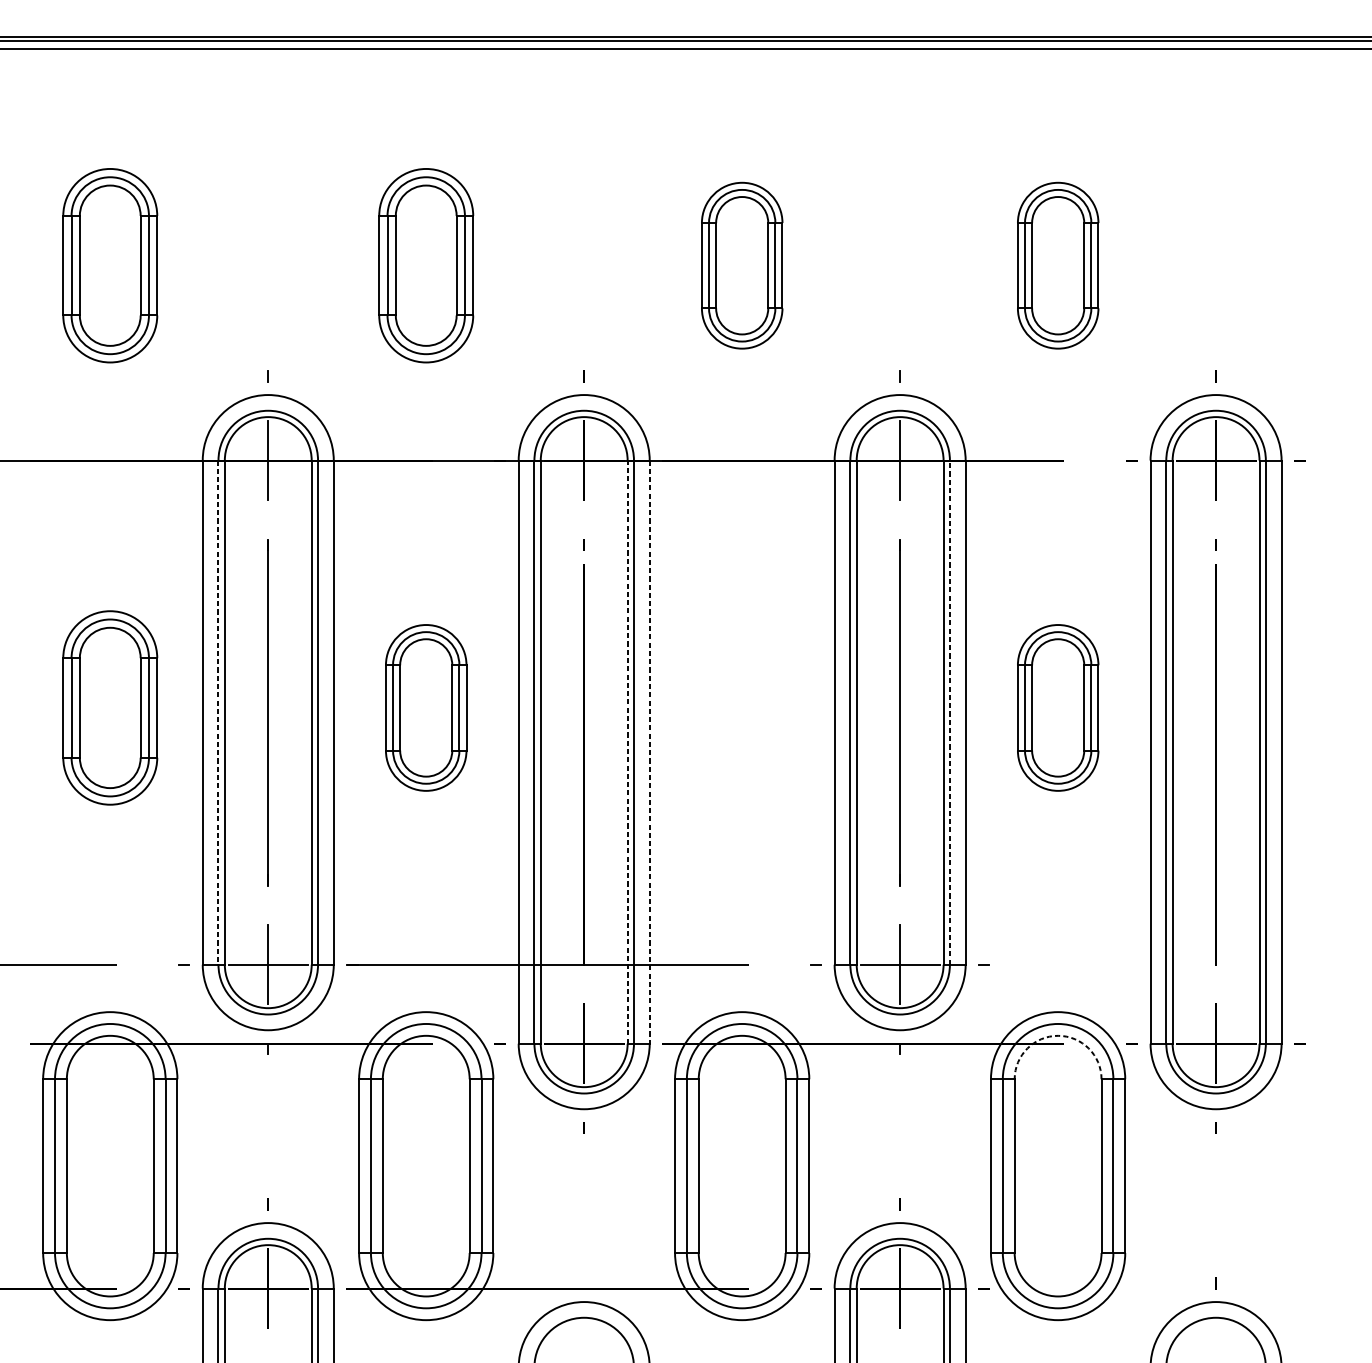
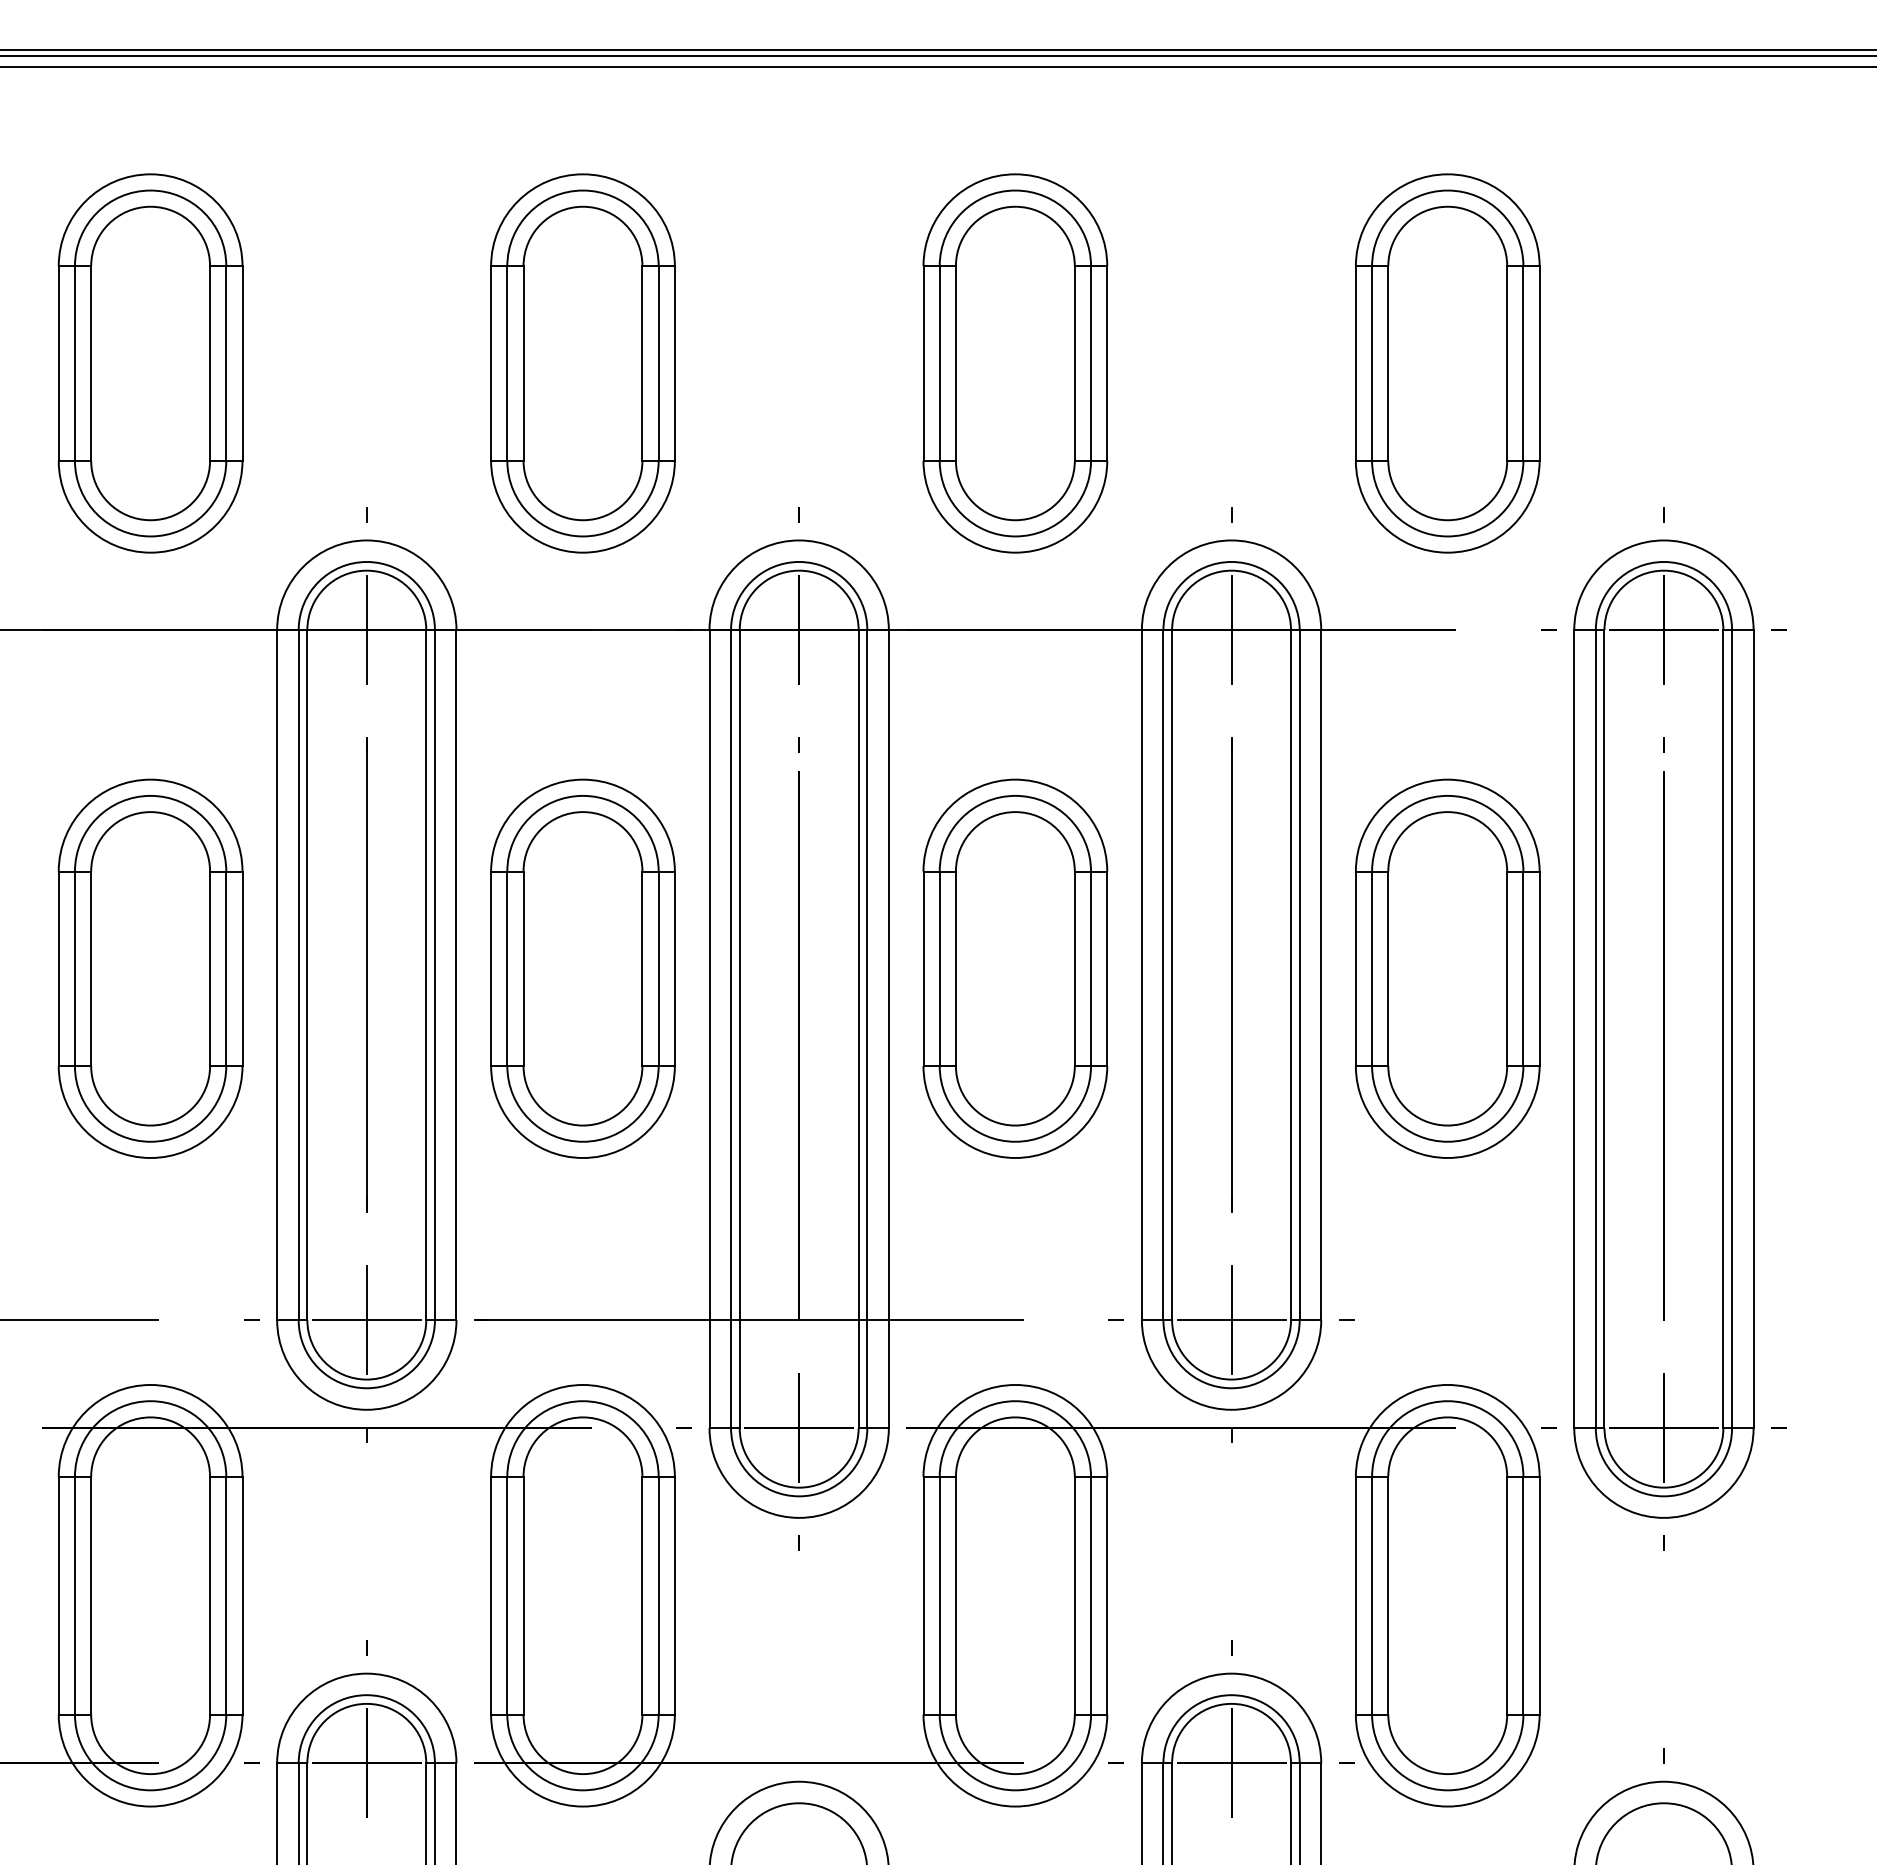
part: (110, 265) -> (150, 363), size x1.43
part: (425, 265) -> (582, 363), size x1.43
part: (742, 265) -> (1015, 363), size x1.67
part: (1057, 265) -> (1447, 363), size x1.67
part: (110, 707) -> (150, 968), size x1.43
part: (425, 707) -> (582, 968), size x1.67
part: (742, 707) -> (1015, 968), added
part: (1057, 707) -> (1447, 968), size x1.67
line: (218, 712) -> (298, 975), dashed -> solid
line: (949, 712) -> (1299, 974), dashed -> solid
line: (627, 751) -> (858, 1028), dashed -> solid
line: (649, 752) -> (888, 1029), dashed -> solid
arc: (1057, 1035) -> (1447, 1417), dashed -> solid

